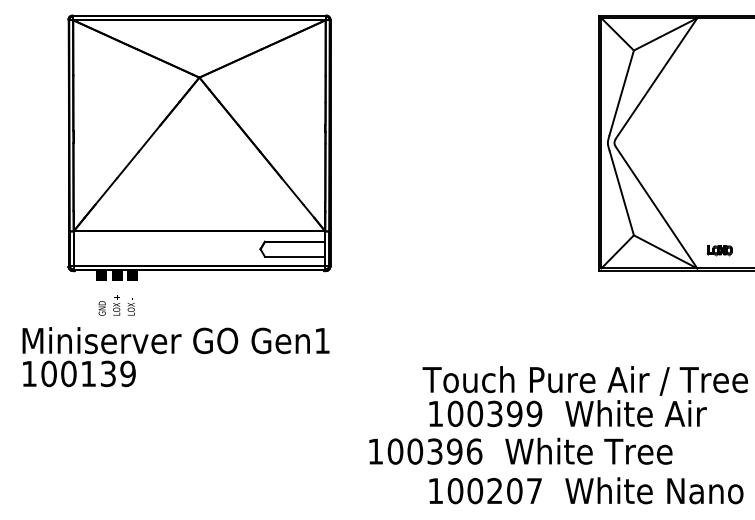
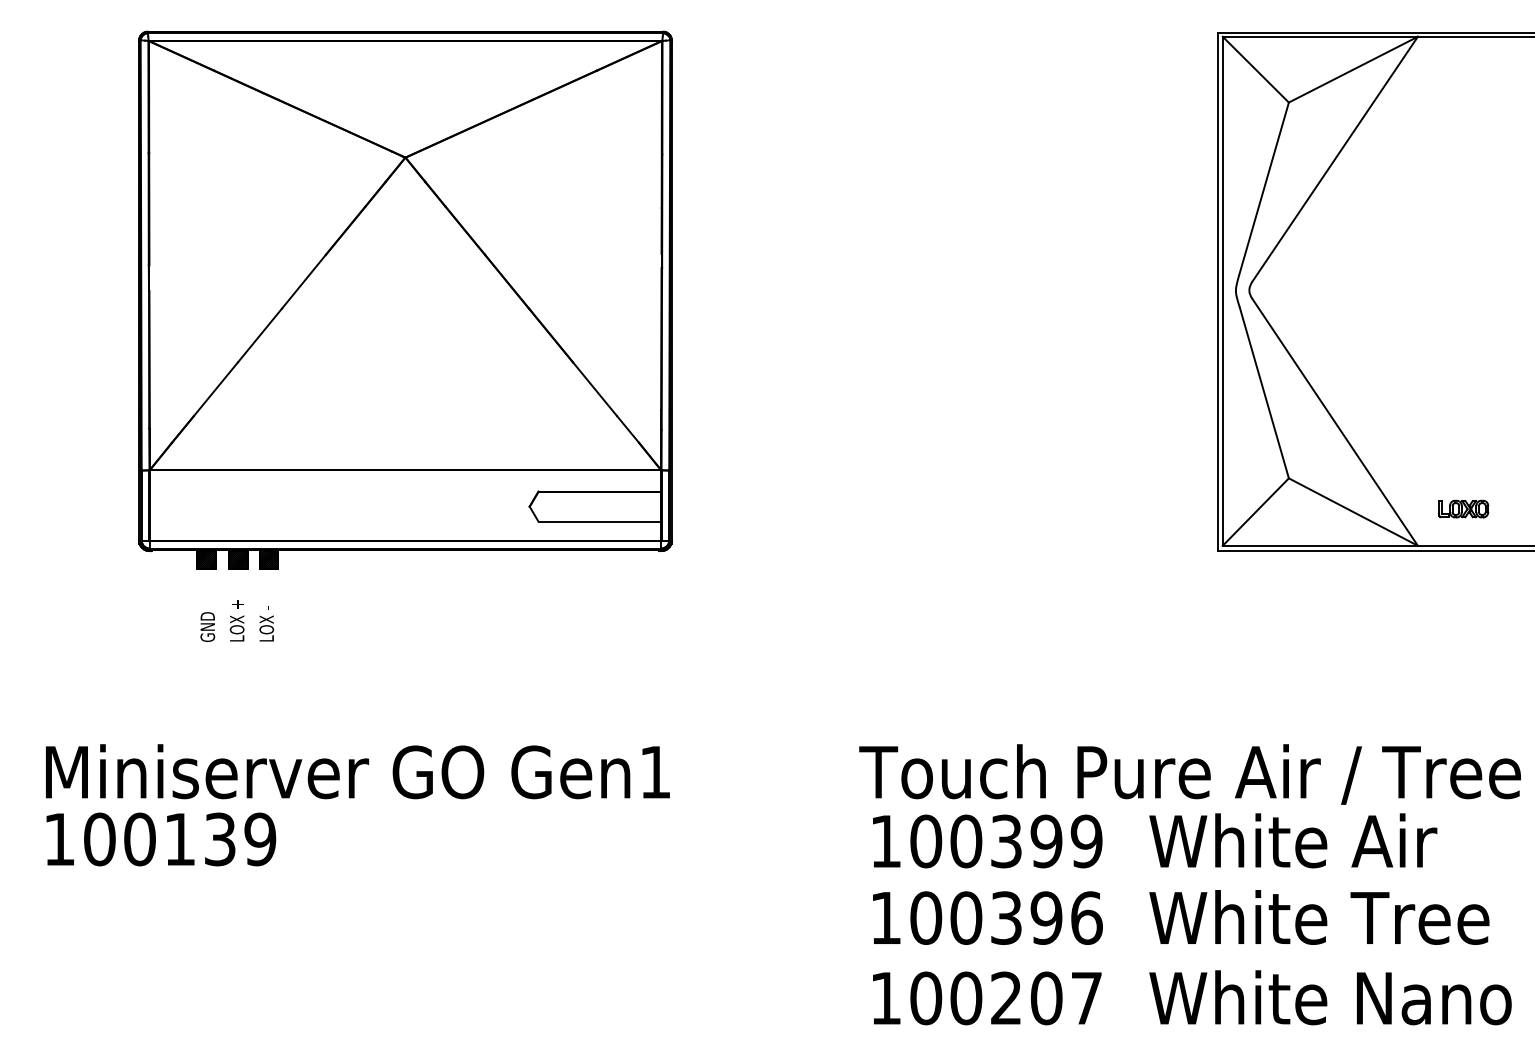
text: (175, 357) -> (356, 806), moved
text: (520, 450) -> (1180, 915), moved

